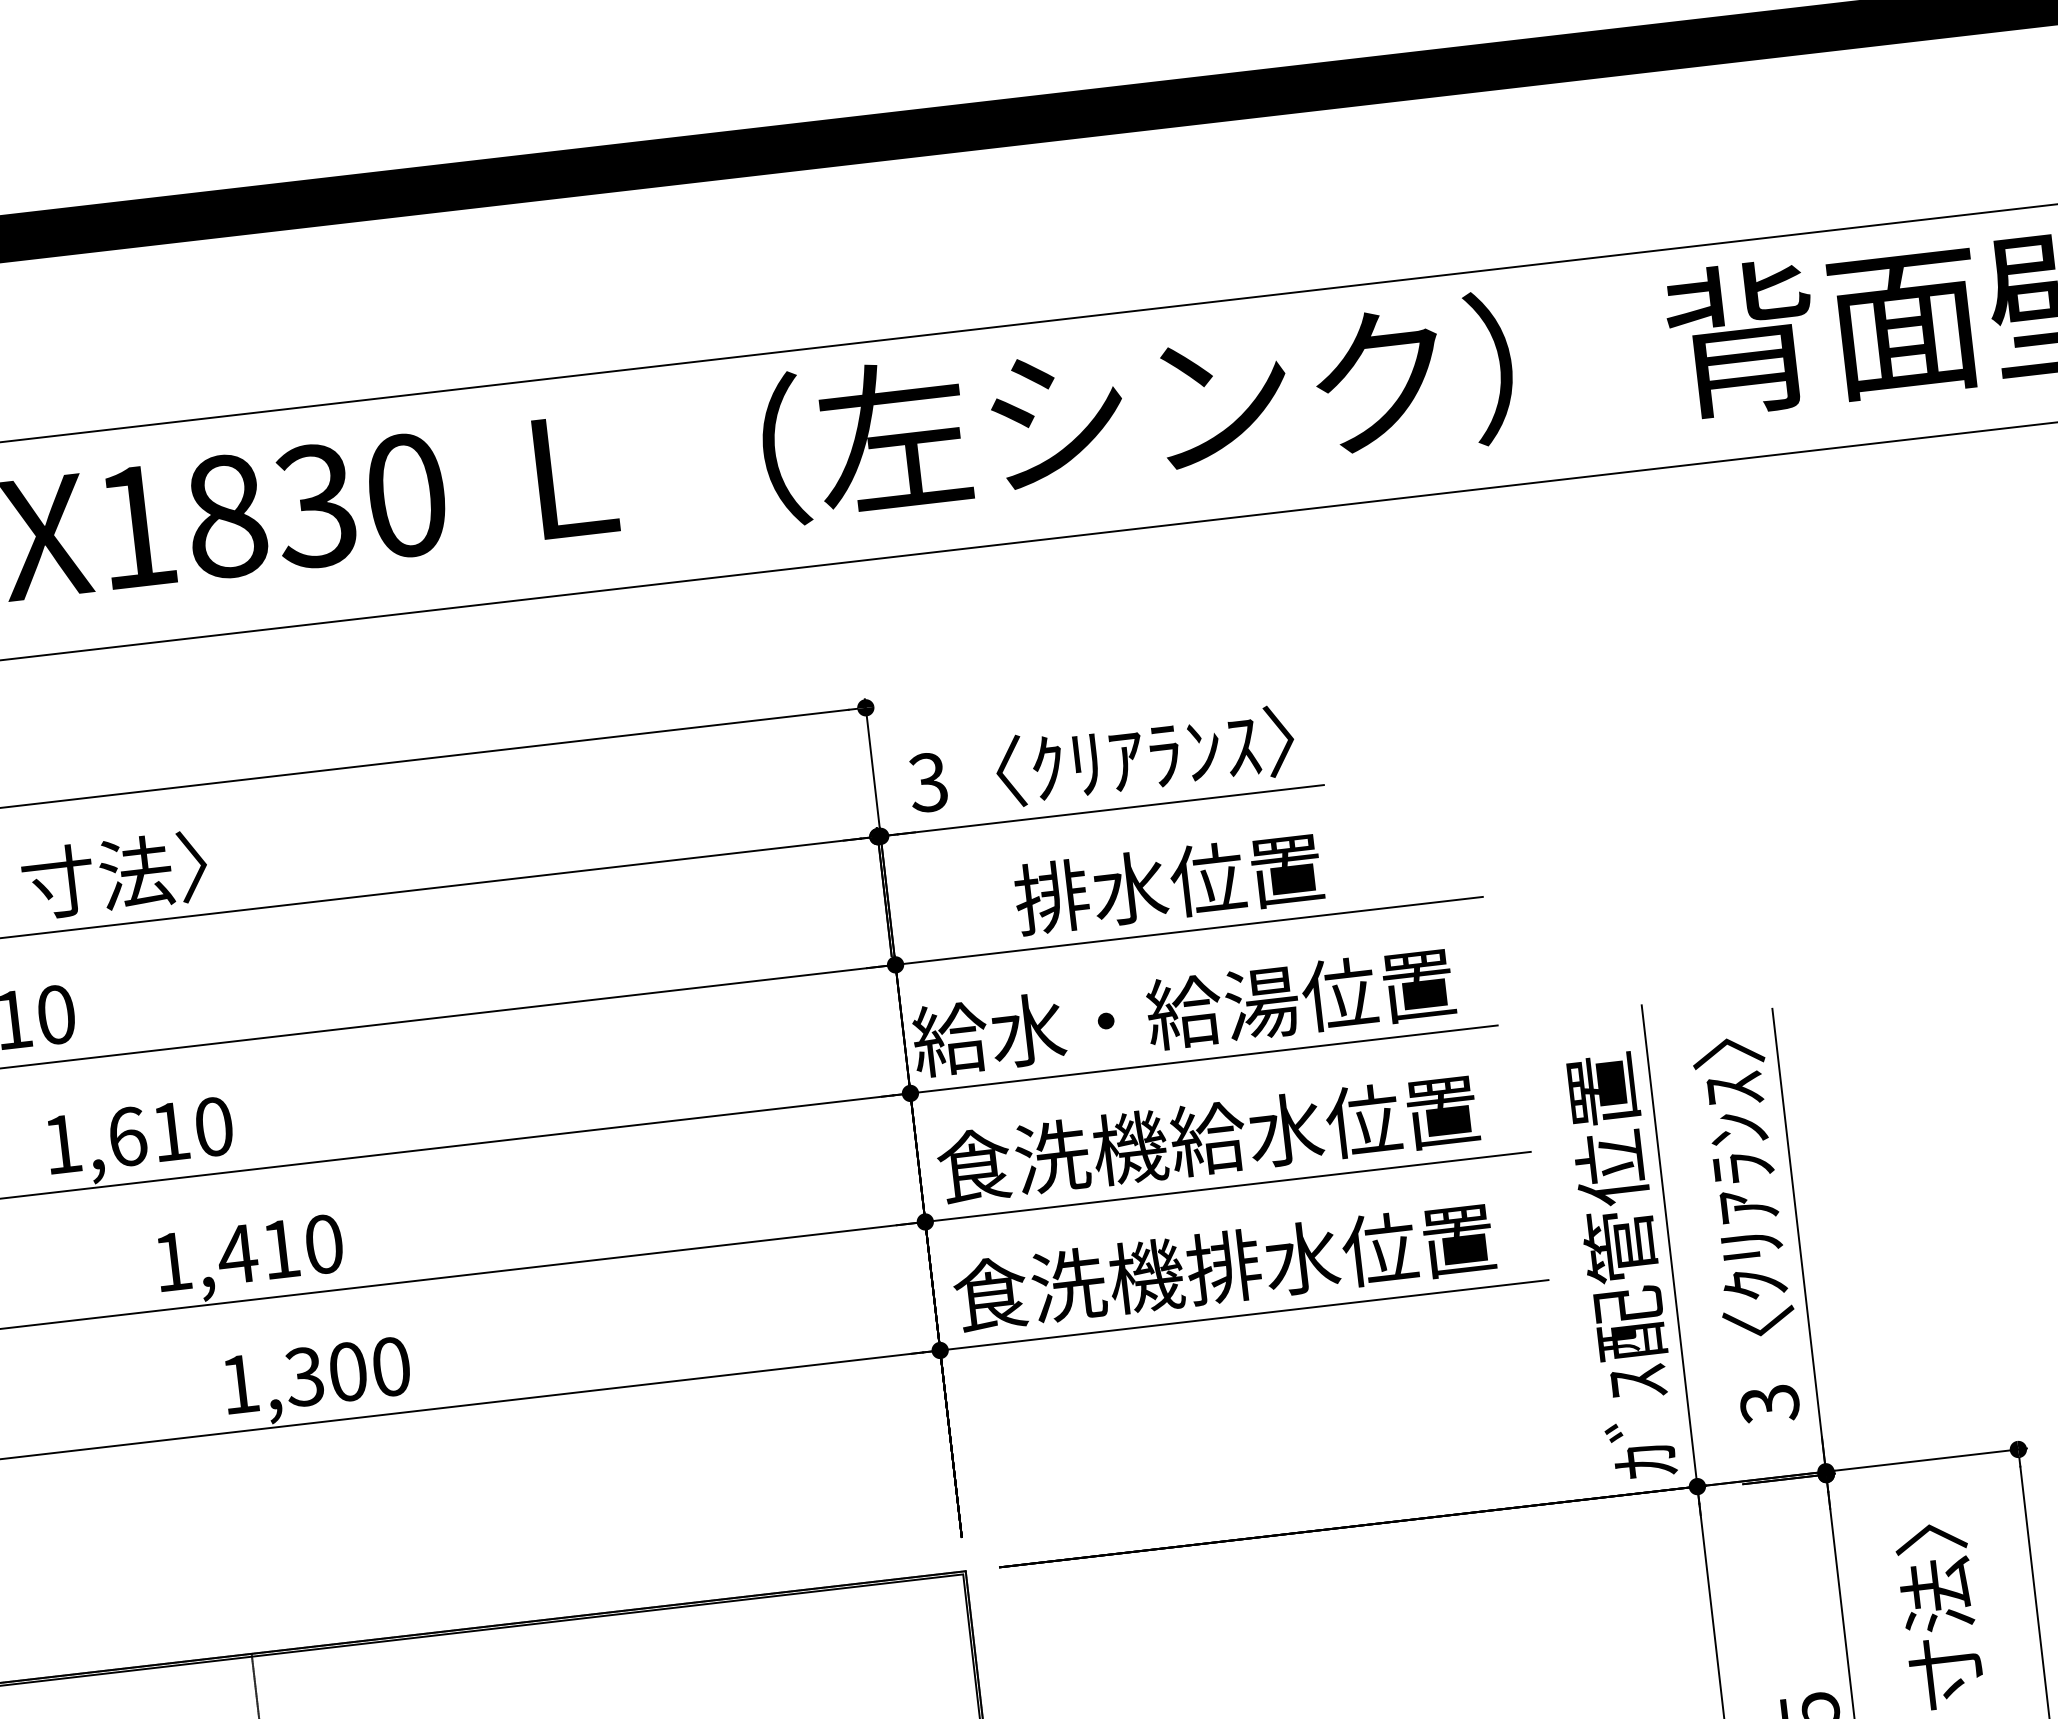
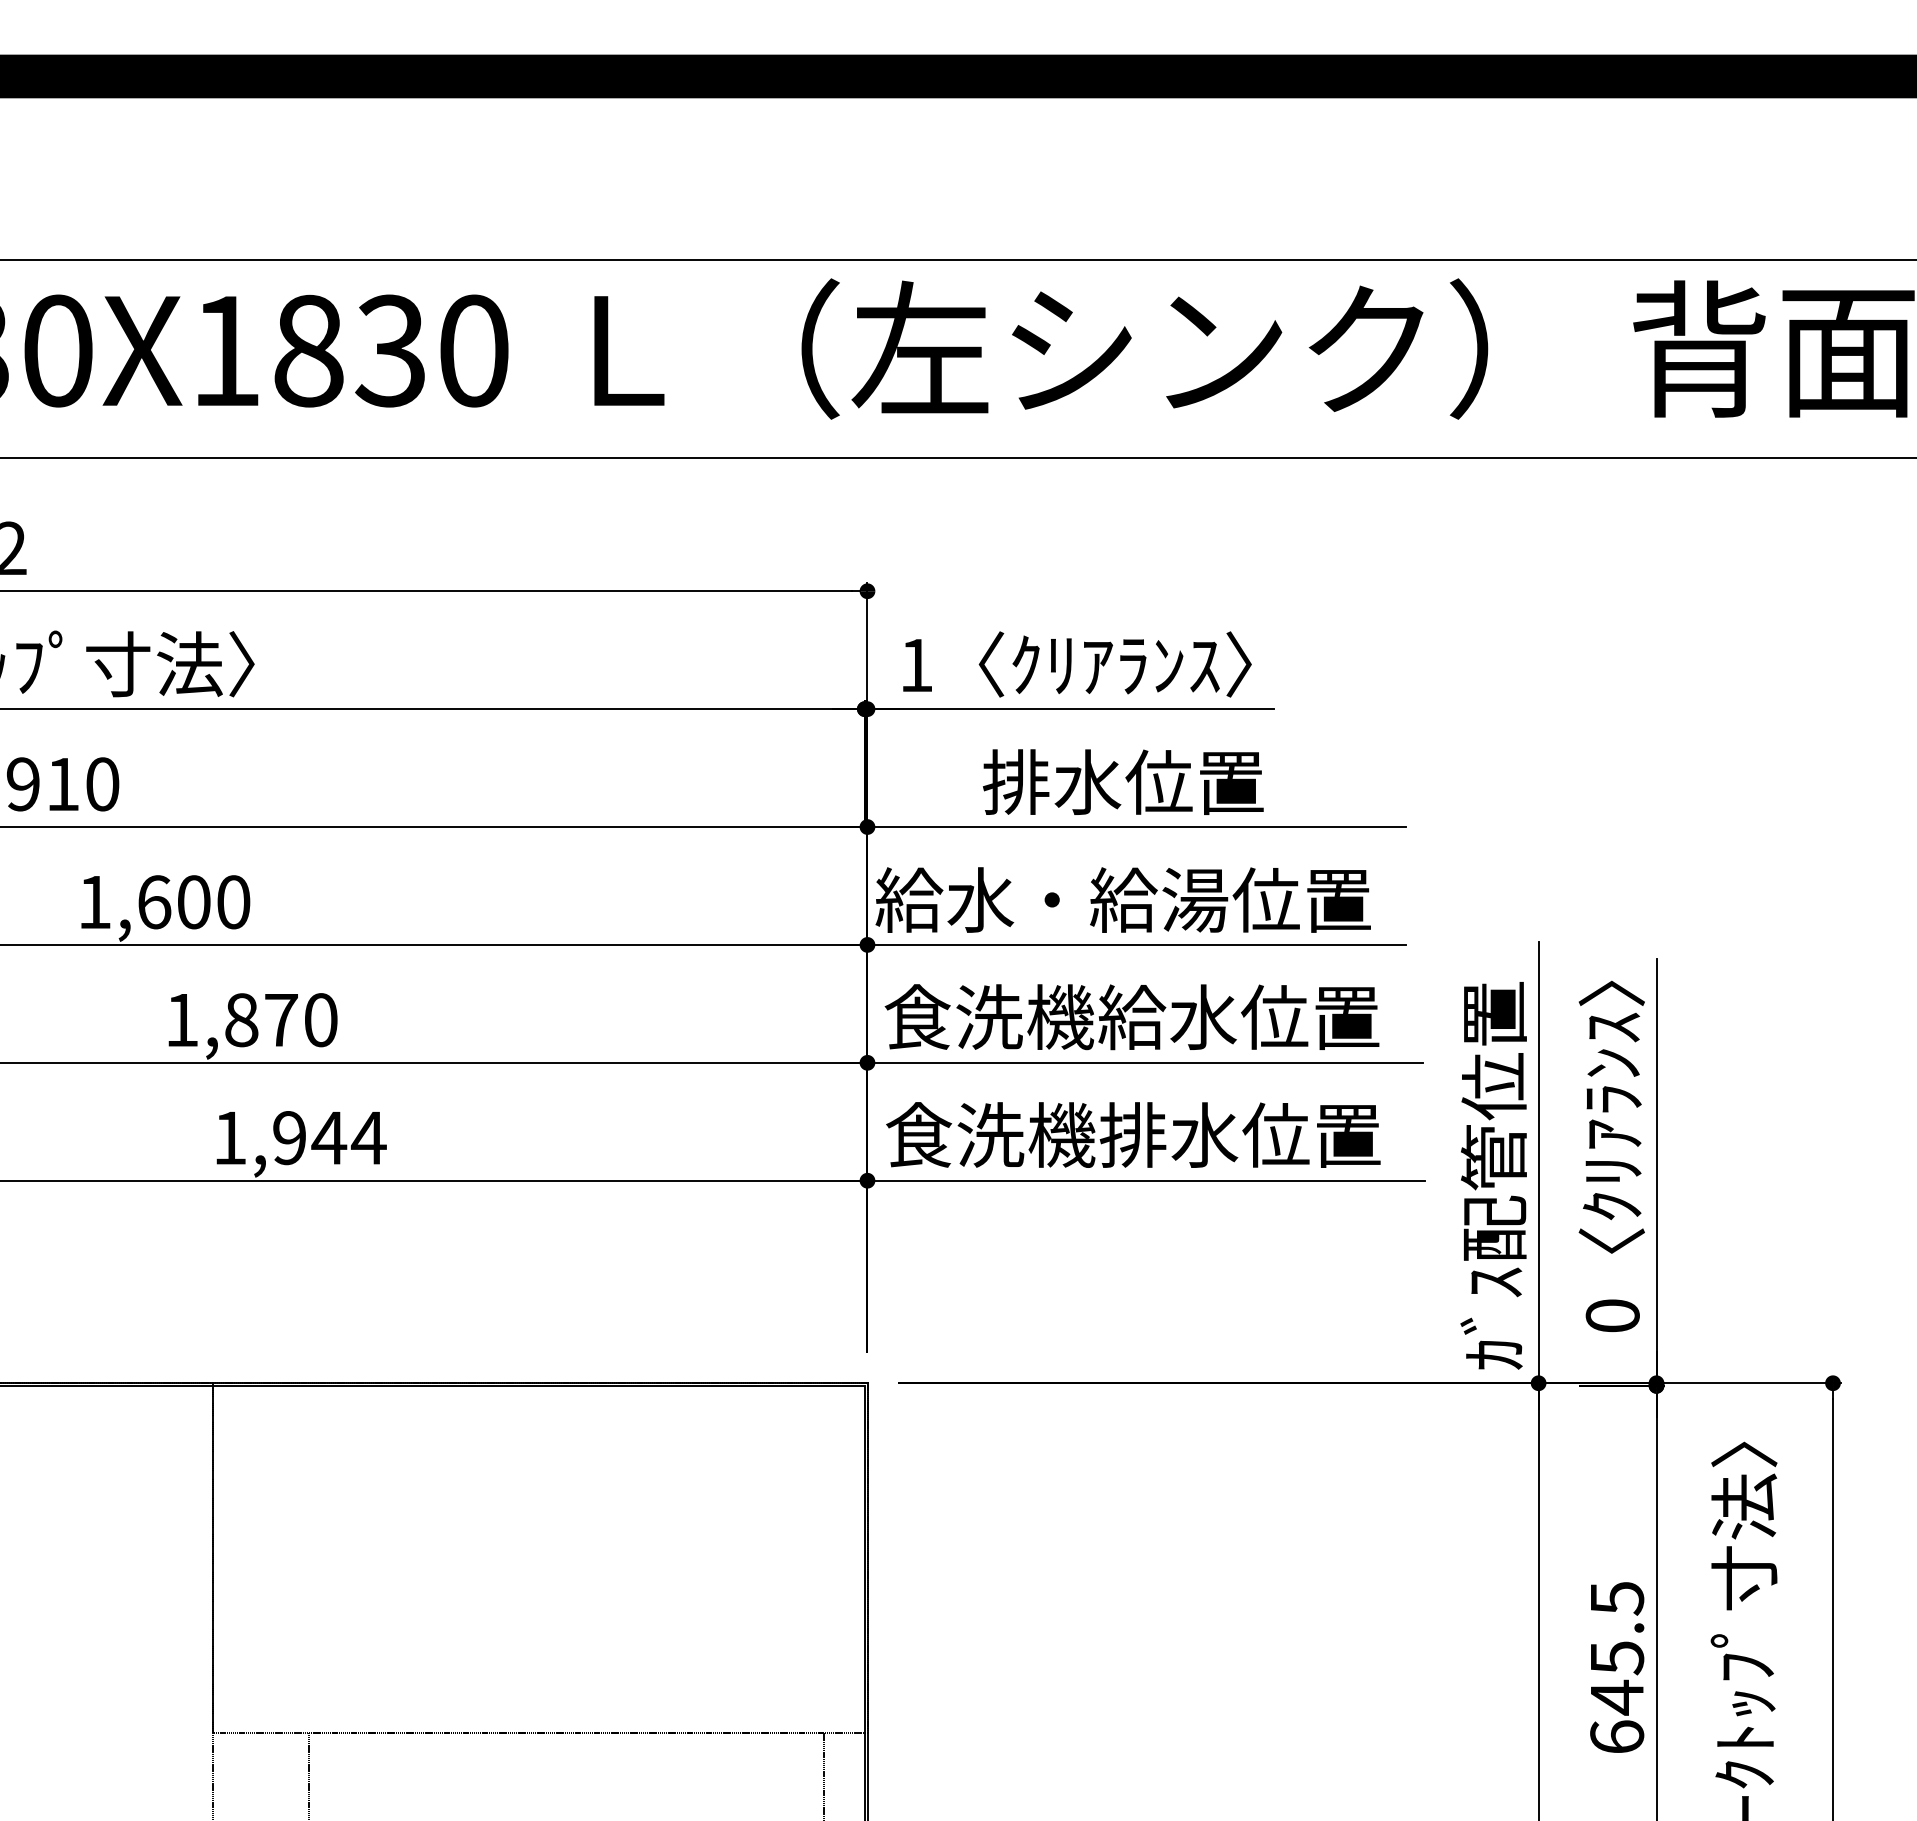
text: (927, 782) -> (915, 665), 3 -> 1
text: (171, 1132) -> (194, 902), 1,610 -> 1,600
text: (258, 1252) -> (260, 1020), 1,410 -> 1,870
text: (348, 1372) -> (329, 1138), 1,300 -> 1,944
text: (1769, 1404) -> (1612, 1316), 3 -> 0

